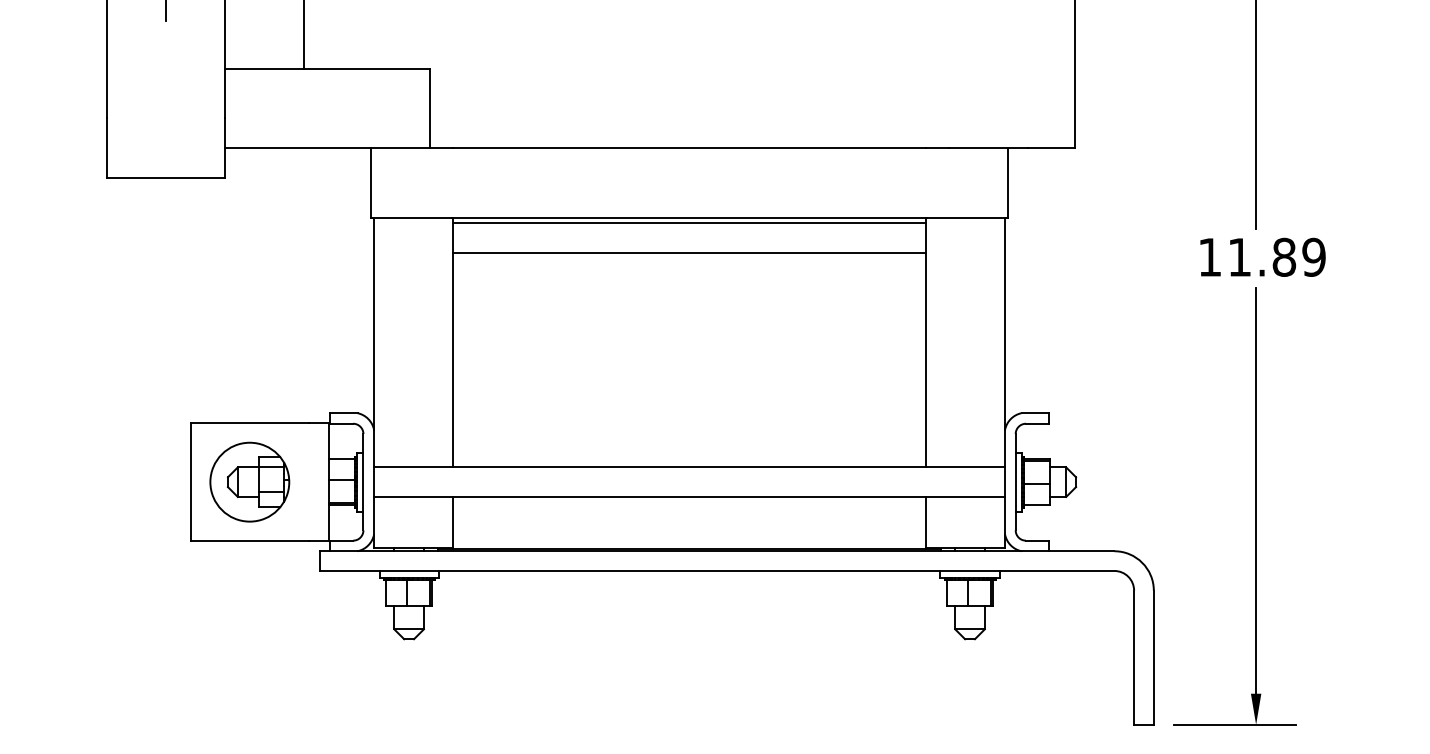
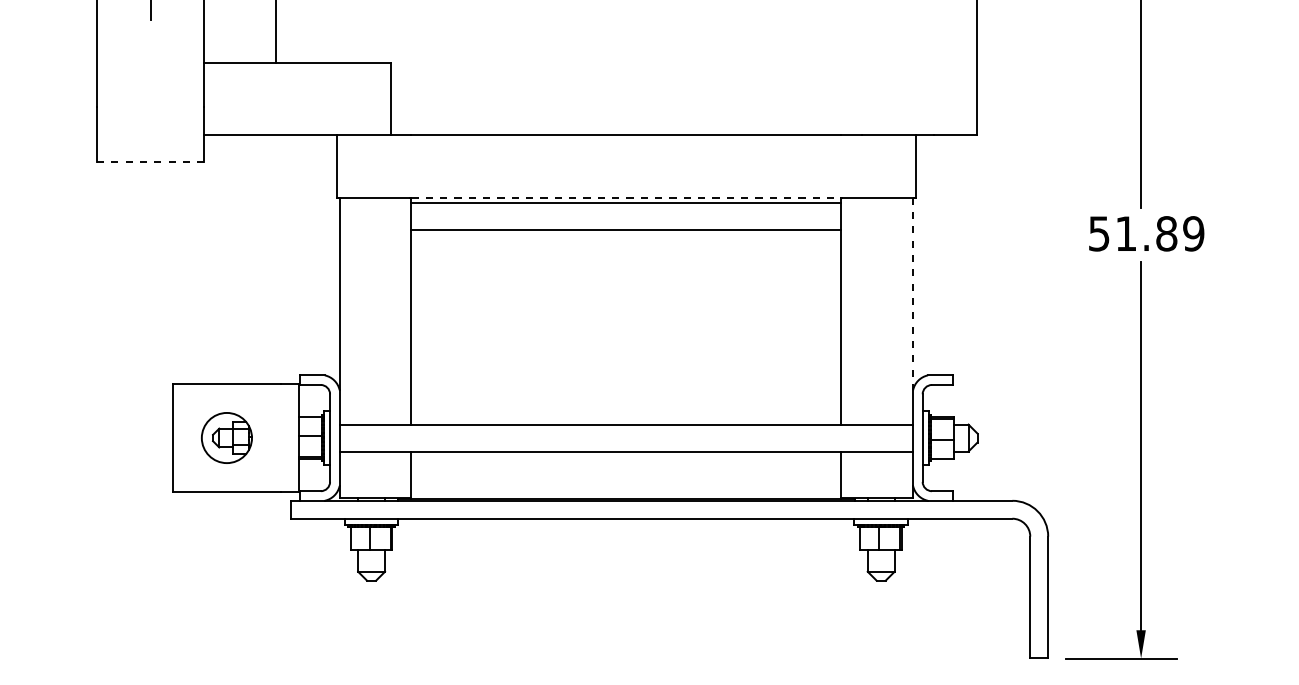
line: (165, 177) -> (150, 161), solid -> dashed
line: (689, 217) -> (626, 197), solid -> dashed
text: (1210, 257) -> (1099, 233), 11.89 -> 51.89
line: (1005, 324) -> (913, 294), solid -> dashed
part: (249, 481) -> (226, 437), size x0.7

